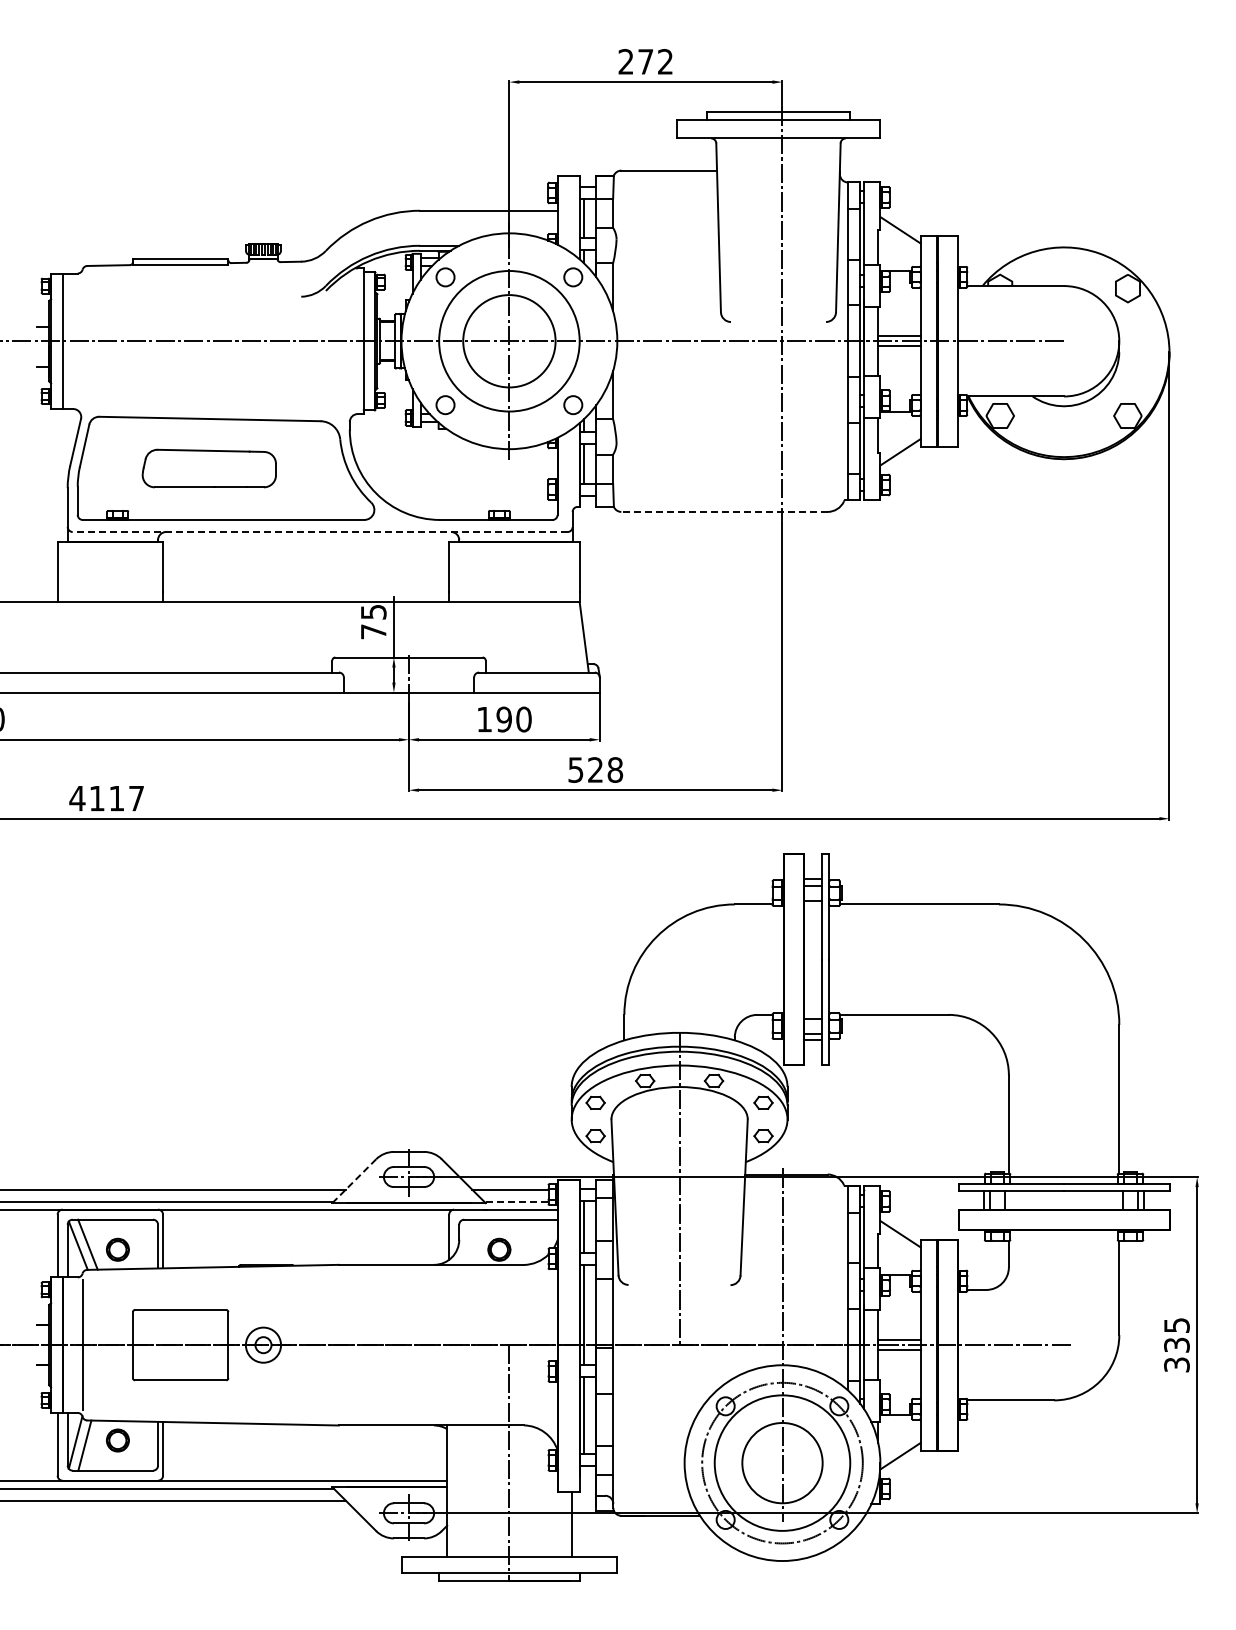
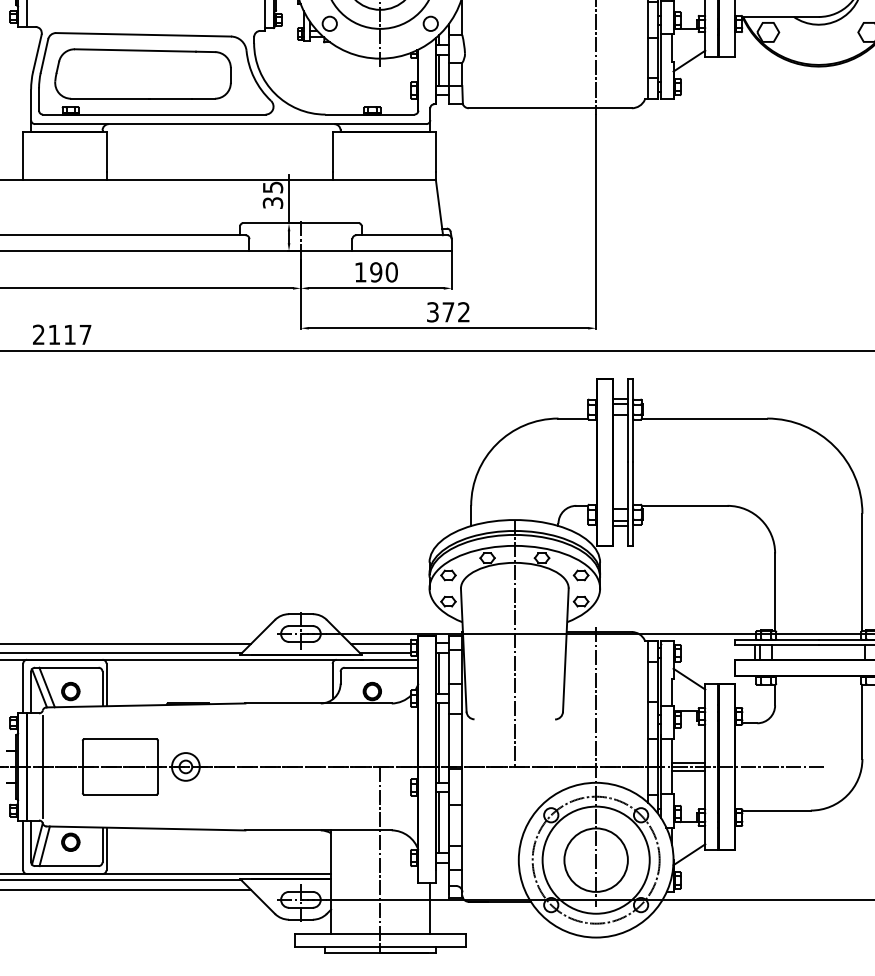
part: (209, 468) -> (143, 73), size x1.67
line: (723, 511) -> (549, 107), dashed -> solid
line: (319, 532) -> (230, 124), dashed -> solid
text: (373, 631) -> (272, 202), 75 -> 35
text: (596, 769) -> (449, 311), 528 -> 372
text: (77, 798) -> (38, 334), 4117 -> 2117
line: (353, 1181) -> (257, 637), dashed -> solid
line: (515, 1201) -> (385, 653), dashed -> solid

